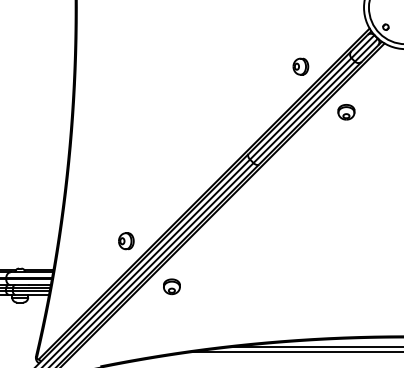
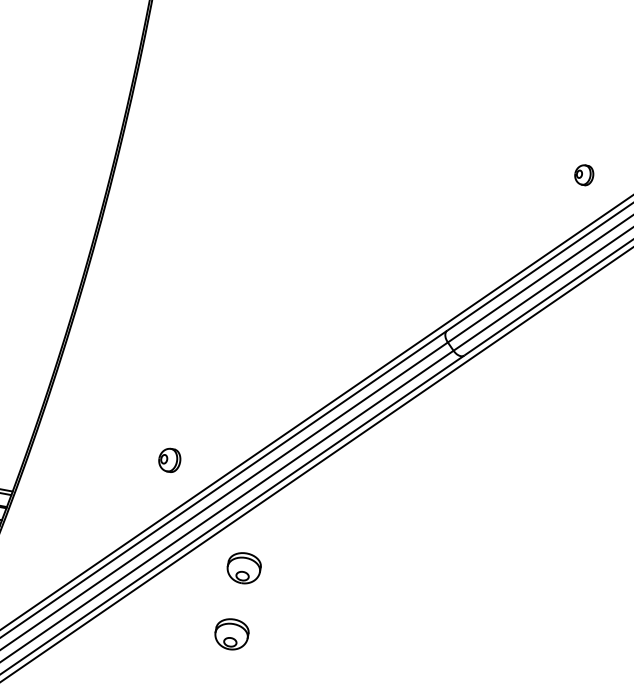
part: (300, 66) -> (583, 174), size x0.6
part: (126, 241) -> (169, 460), size x0.7
part: (171, 319) -> (231, 633), added

